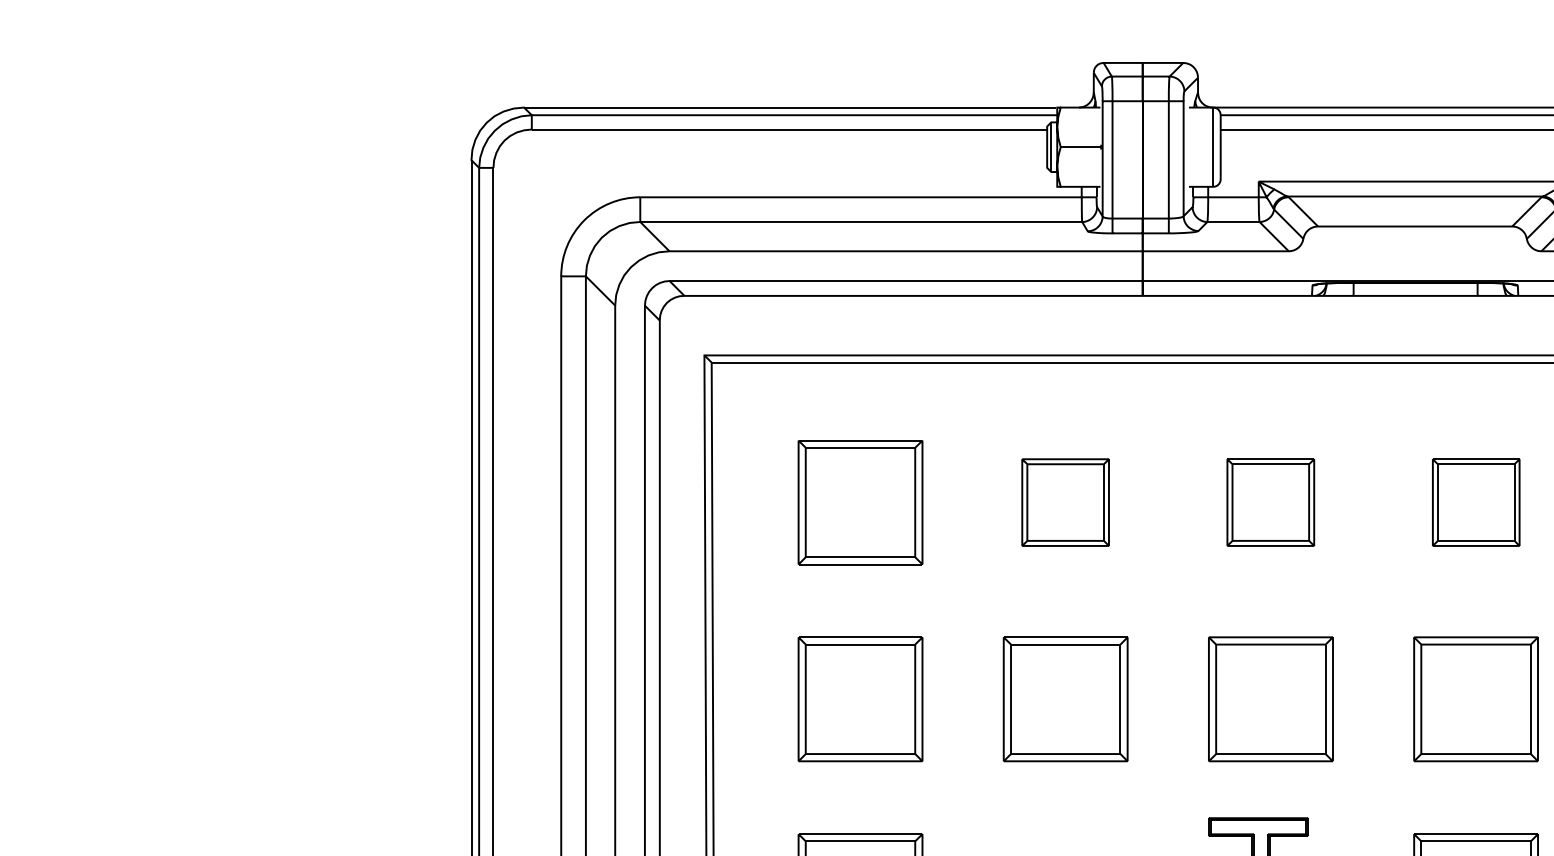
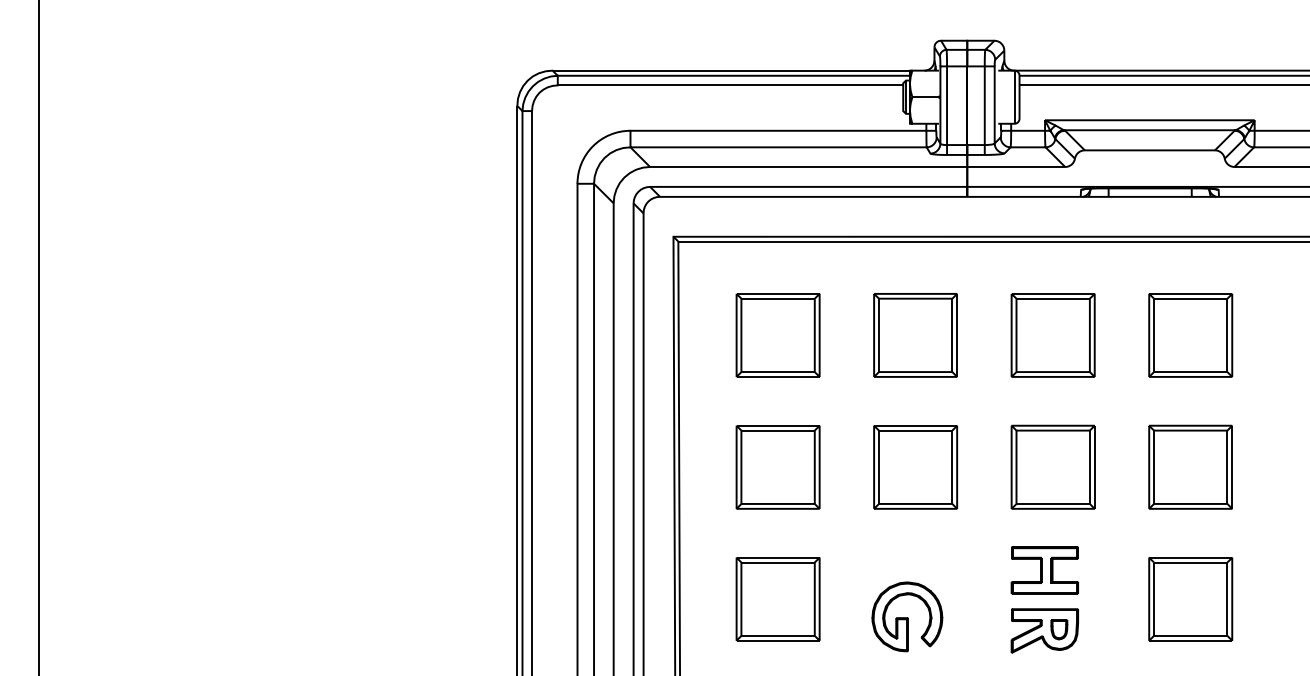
part: (1065, 502) -> (915, 335), size x1.43
part: (1269, 502) -> (1052, 335), size x1.43
part: (1475, 502) -> (1190, 335), size x1.43

